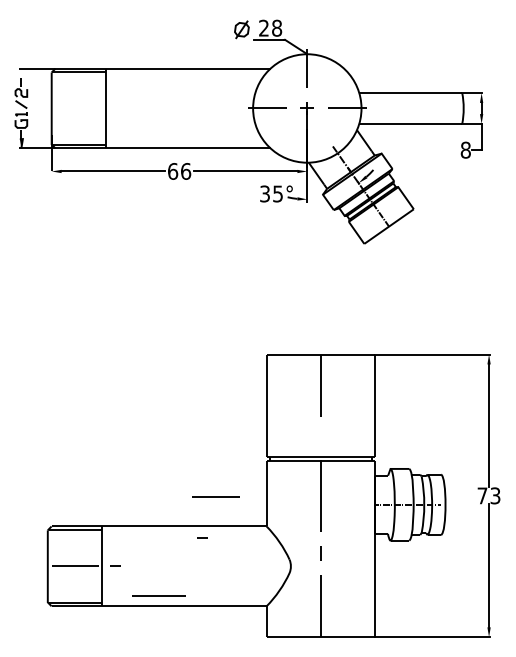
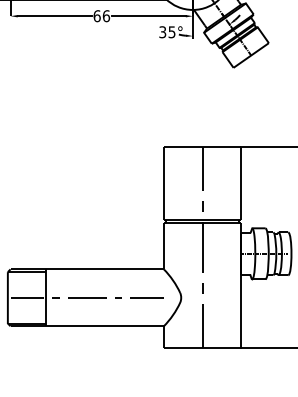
line: (320, 438) -> (202, 206), added
line: (215, 496) -> (146, 297), moved
line: (202, 537) -> (118, 297), moved
line: (158, 595) -> (86, 297), moved

